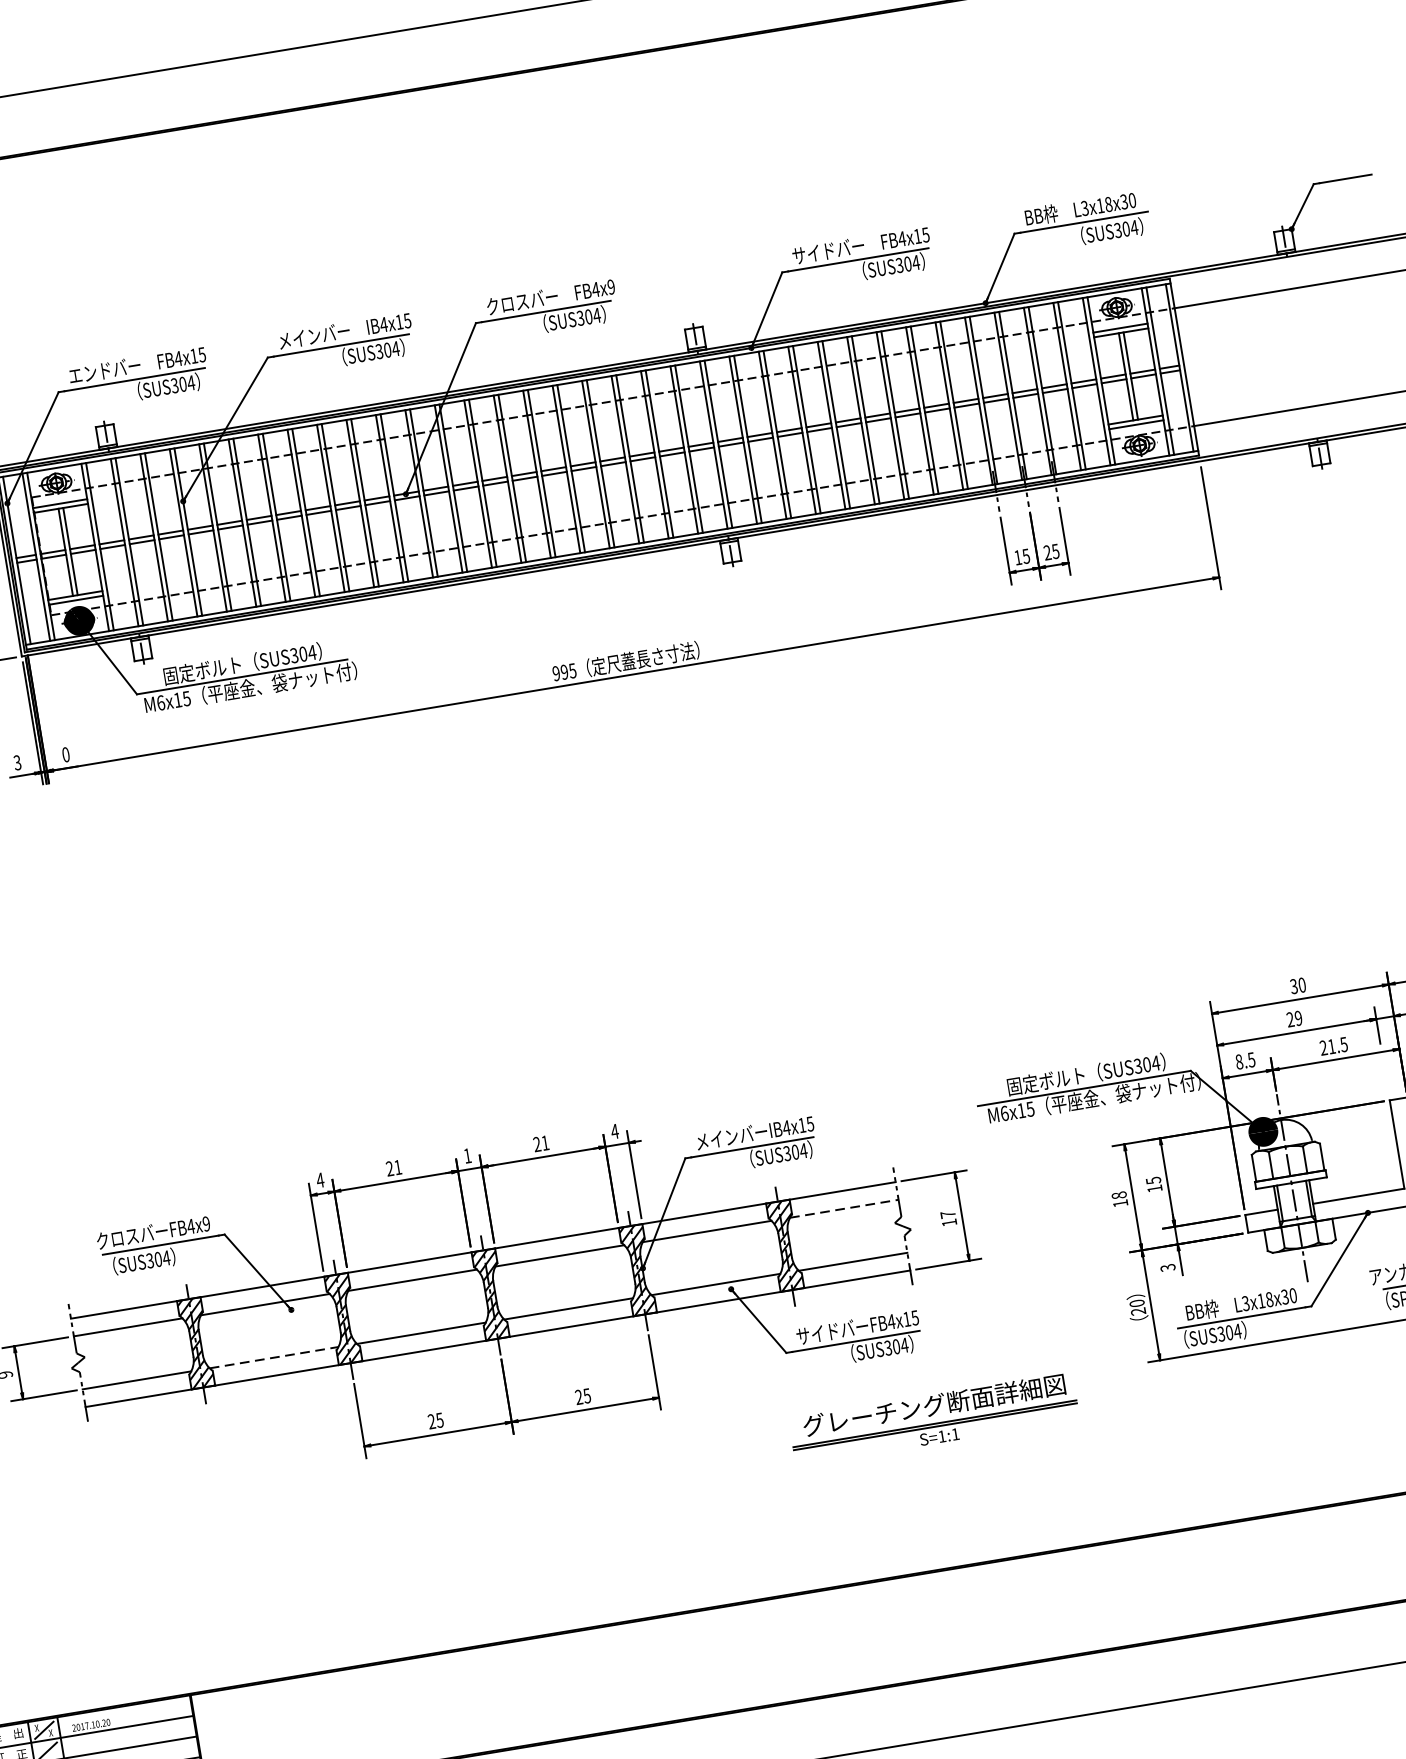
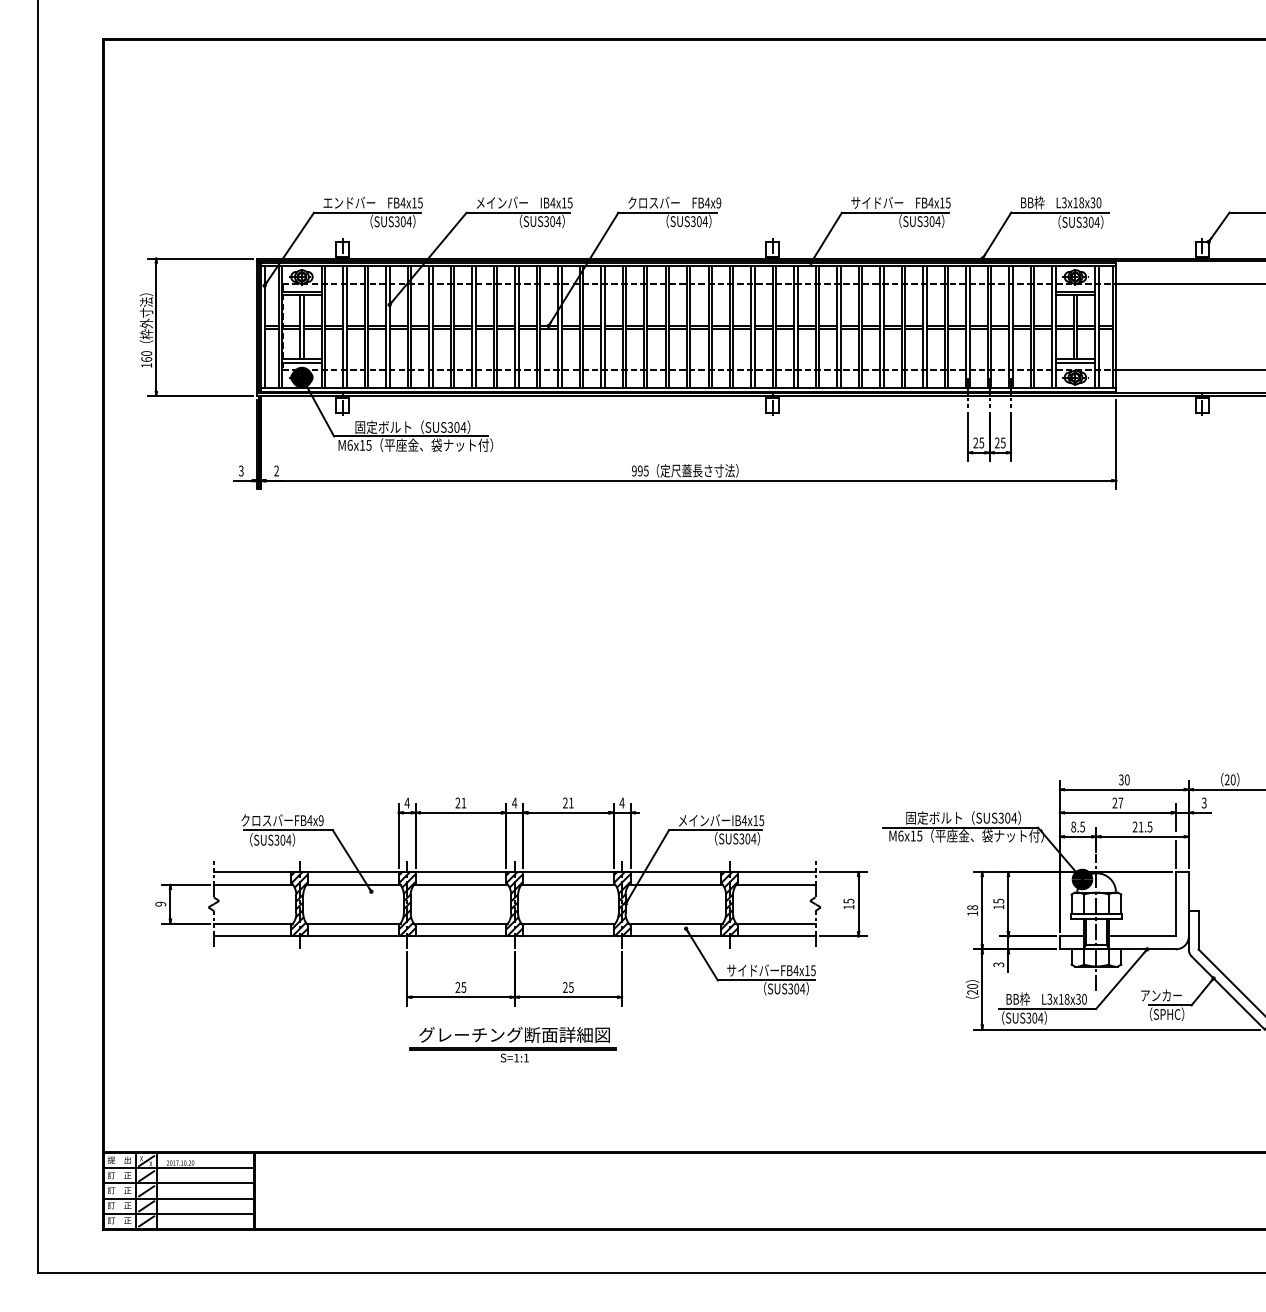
text: (1017, 557) -> (975, 442), 15 -> 25
text: (65, 754) -> (276, 470), 0 -> 2
text: (1298, 1017) -> (1120, 802), 29 -> 27
line: (1384, 1075) -> (1175, 853), added
text: (467, 1155) -> (514, 802), 1 -> 4
line: (843, 1208) -> (775, 884), dashed -> solid
text: (947, 1213) -> (848, 900), 17 -> 15
line: (274, 1357) -> (353, 923), dashed -> solid
part: (933, 1418) -> (512, 1044), moved

